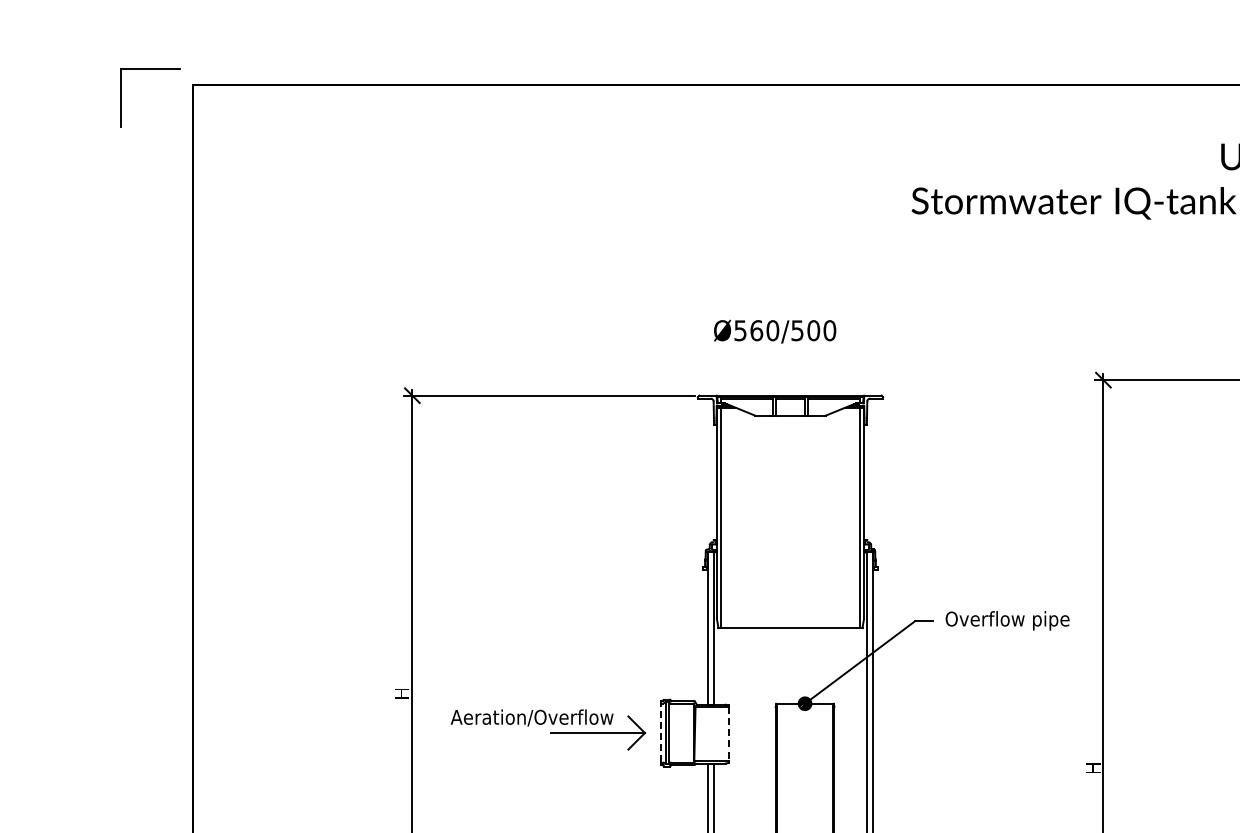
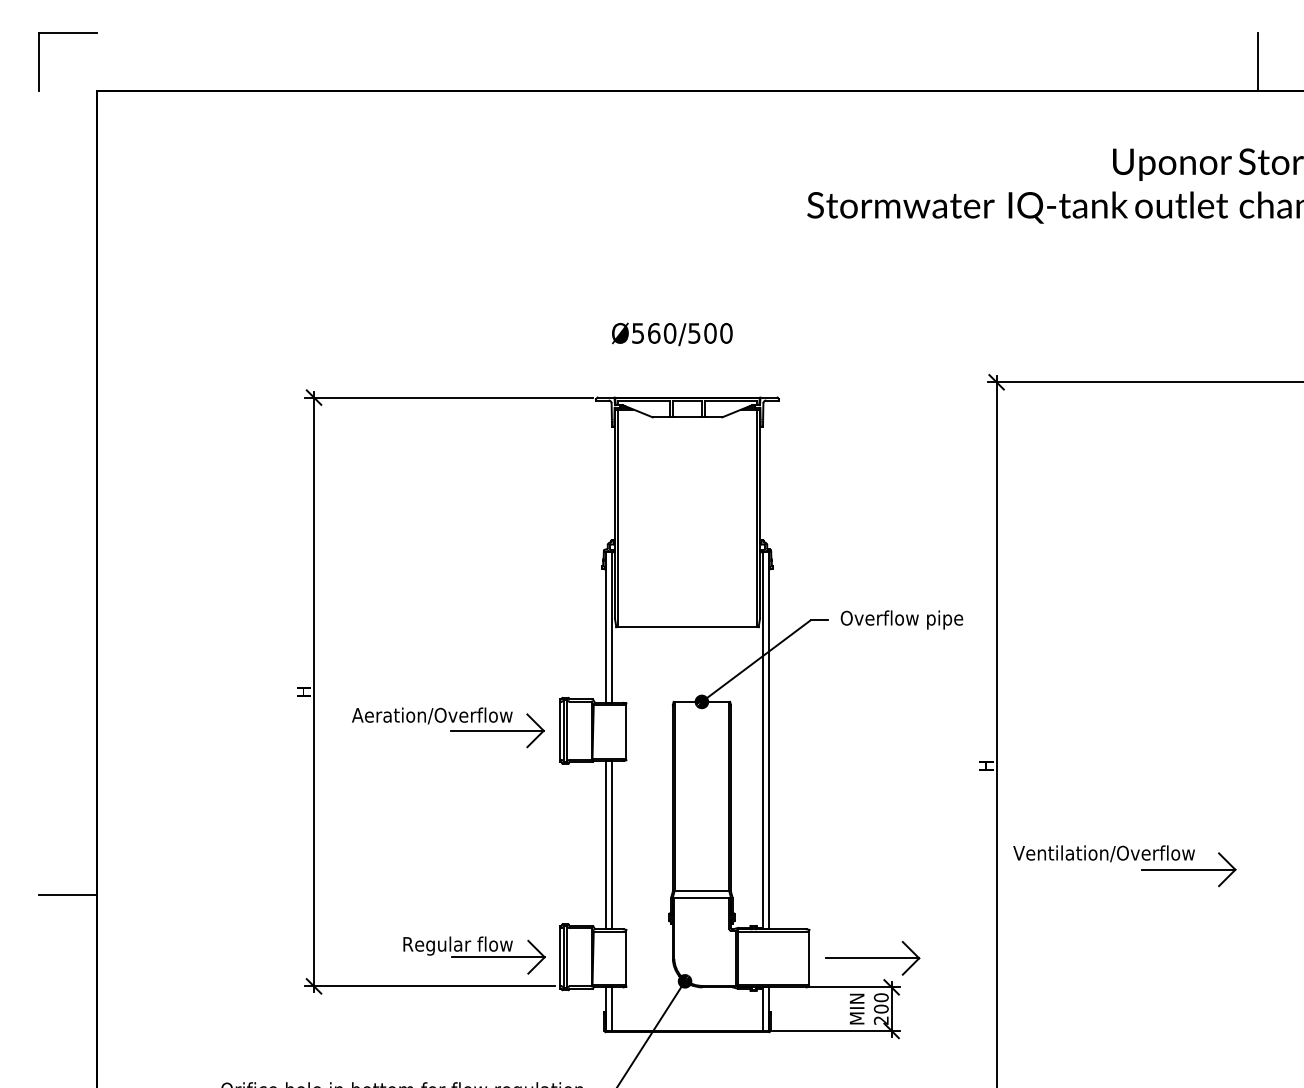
part: (149, 69) -> (67, 33), moved
line: (660, 732) -> (559, 730), dashed -> solid
line: (728, 733) -> (626, 731), dashed -> solid

